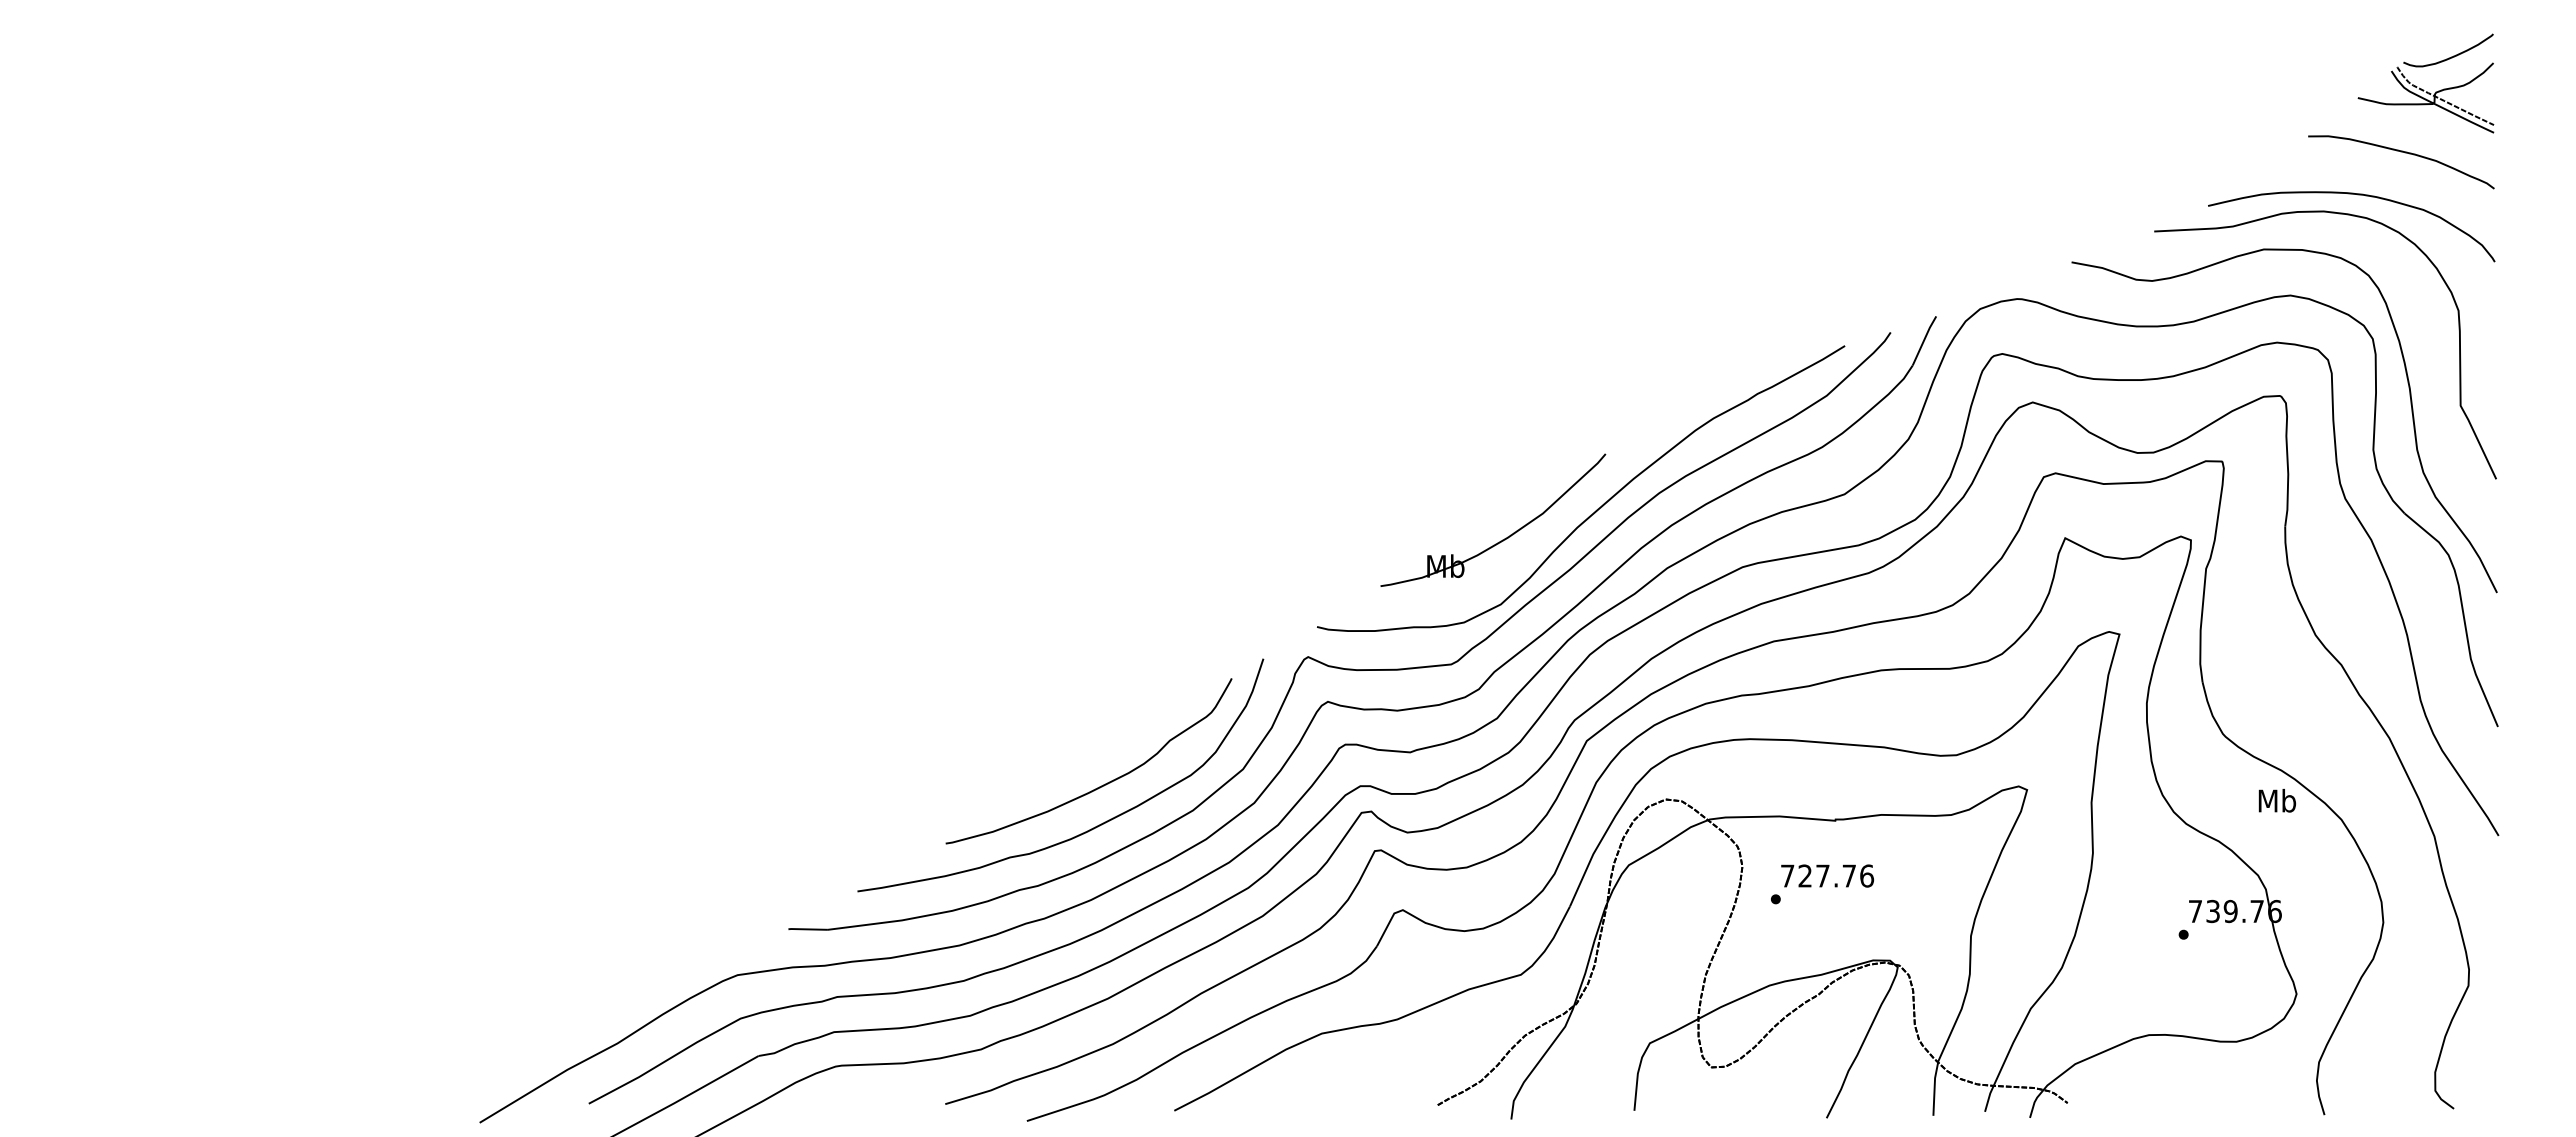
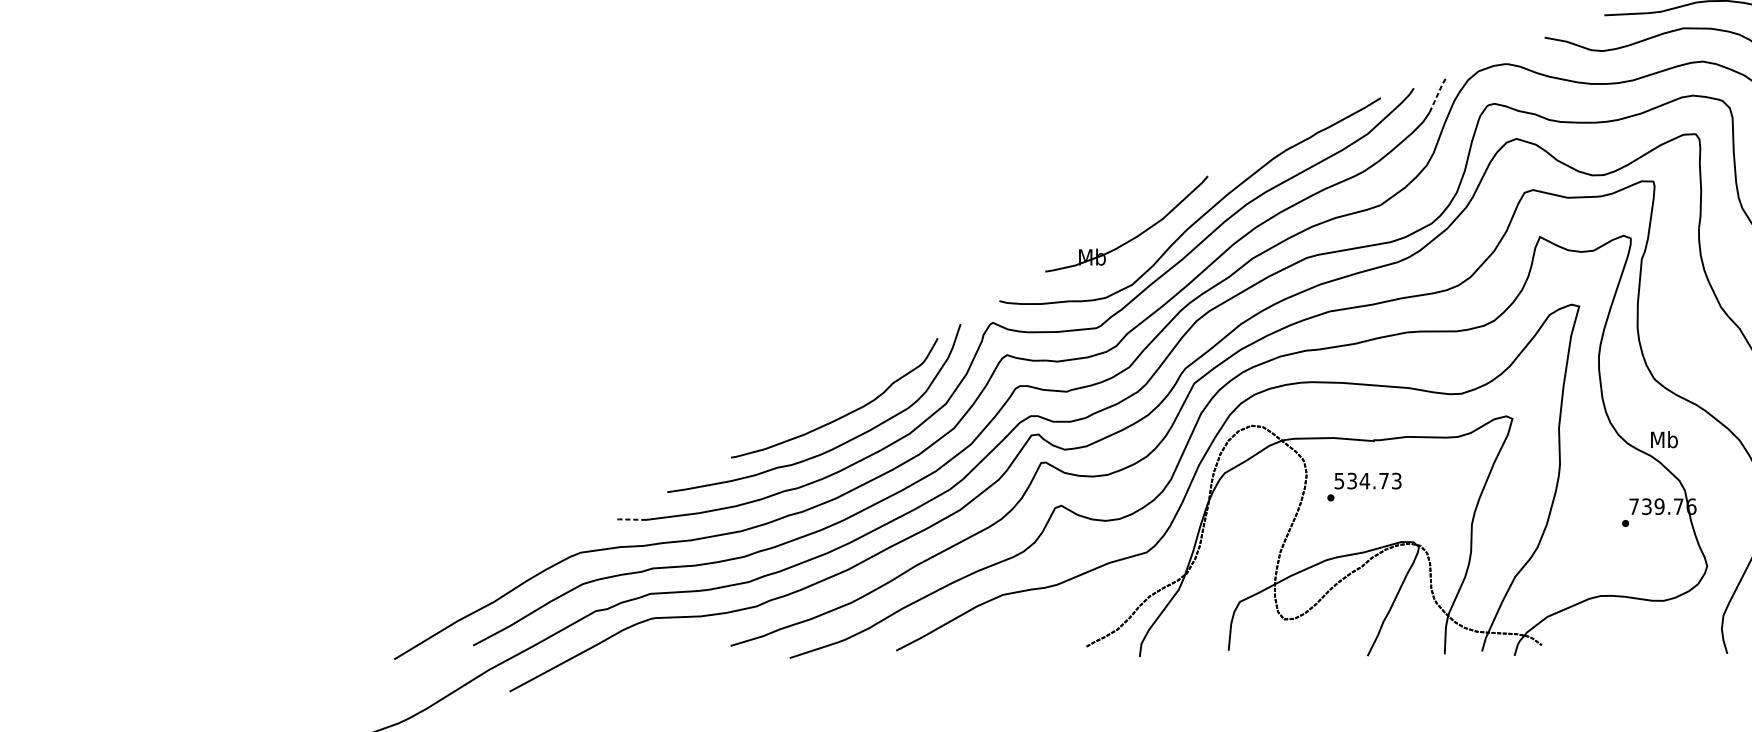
line: (1924, 339) -> (1438, 93), solid -> dashed
text: (2276, 800) -> (1663, 439), moved
text: (1827, 875) -> (1368, 480), 727.76 -> 534.73
line: (808, 929) -> (631, 519), solid -> dashed

